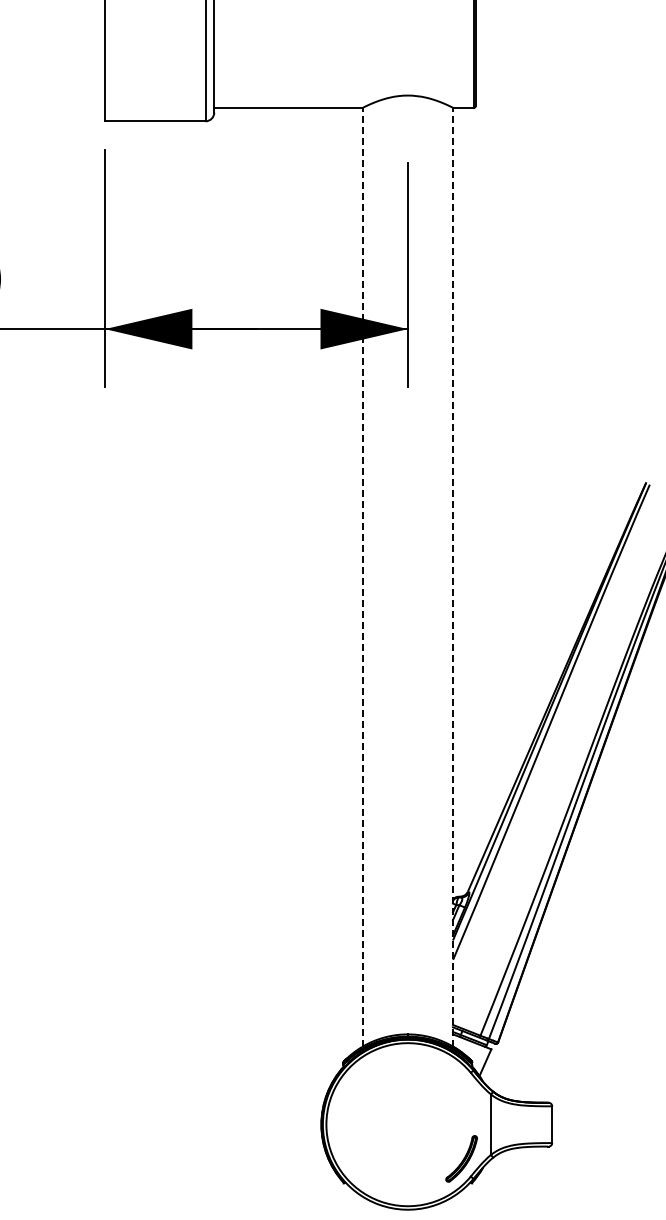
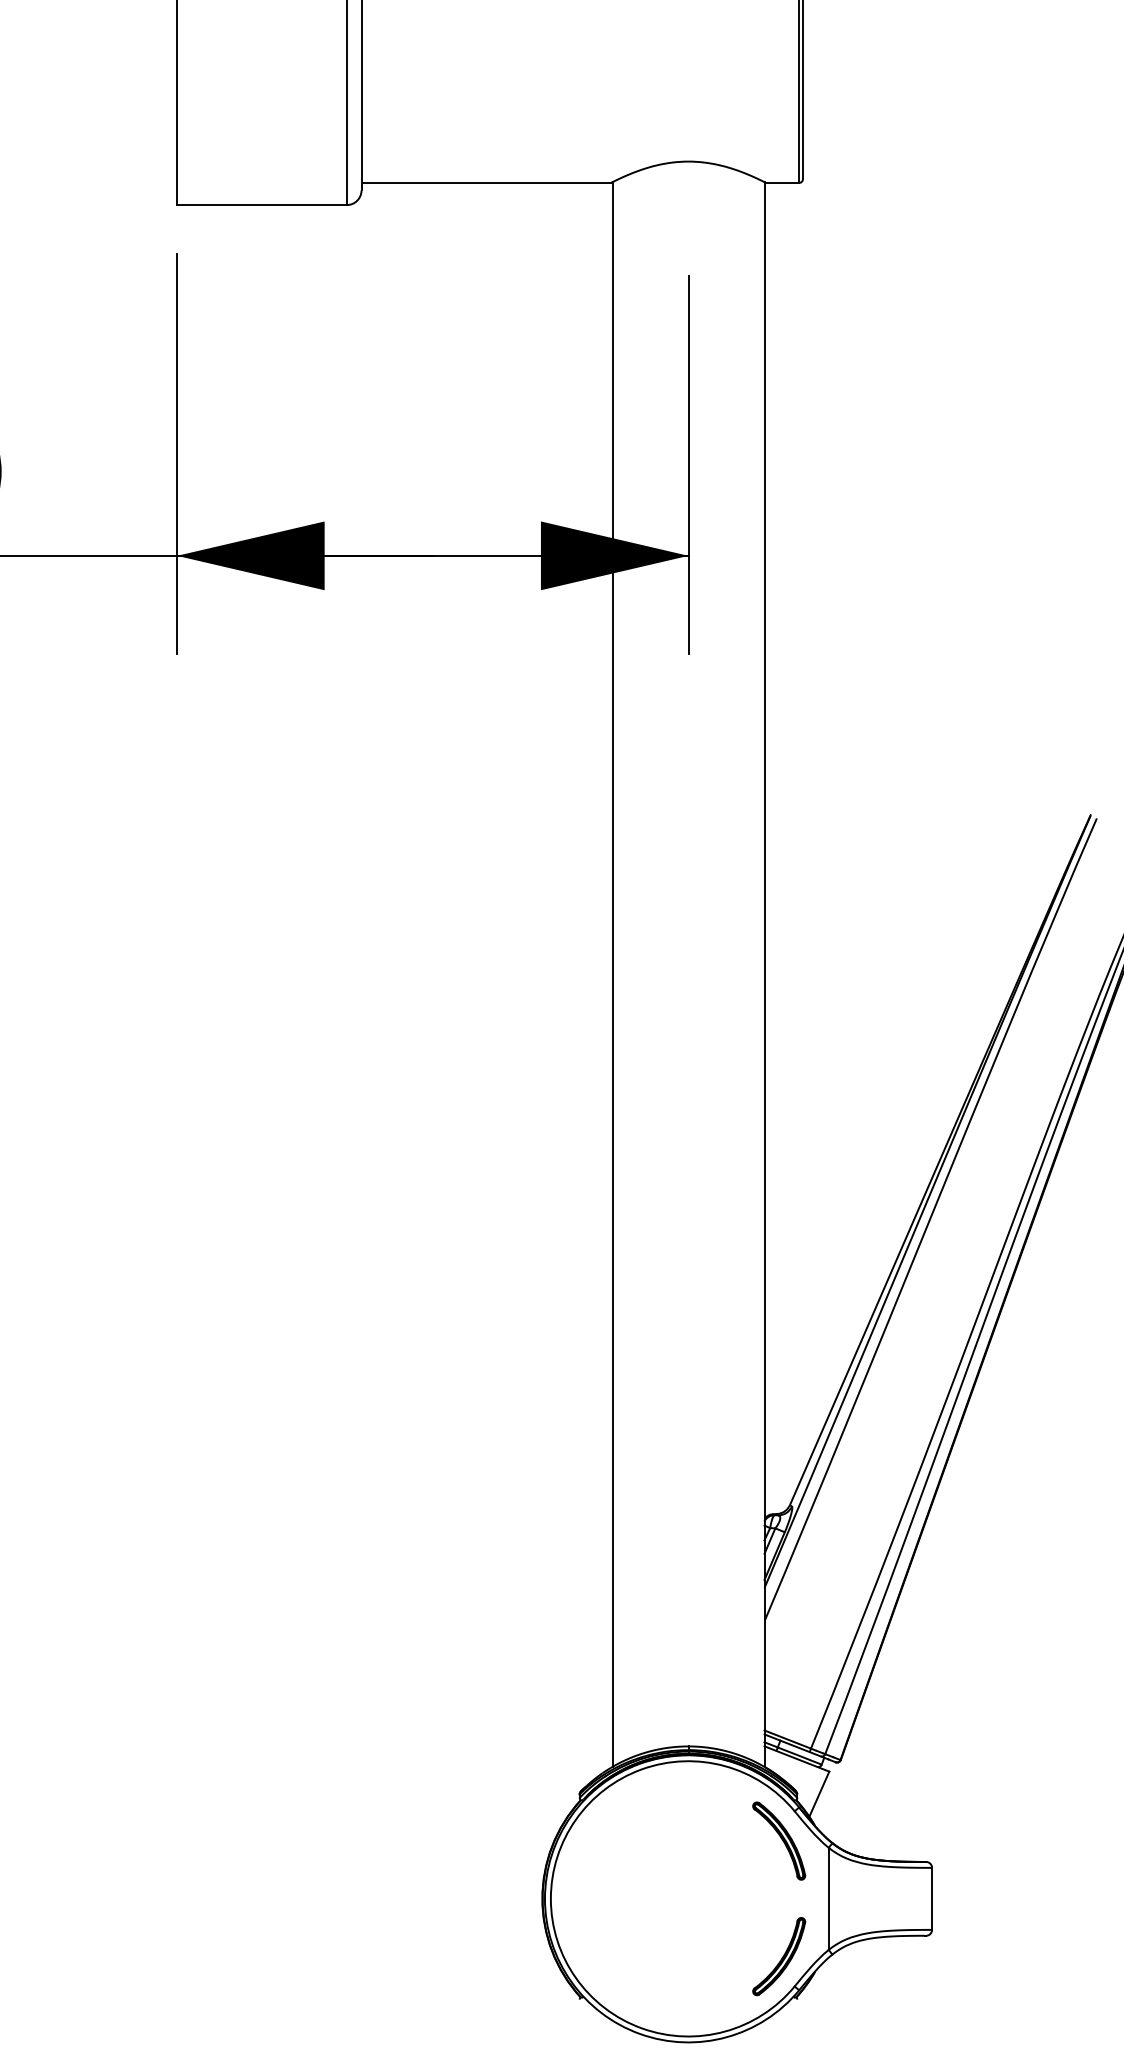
line: (362, 576) -> (611, 973), dashed -> solid
line: (452, 576) -> (763, 973), dashed -> solid
part: (461, 1090) -> (778, 1841), added

